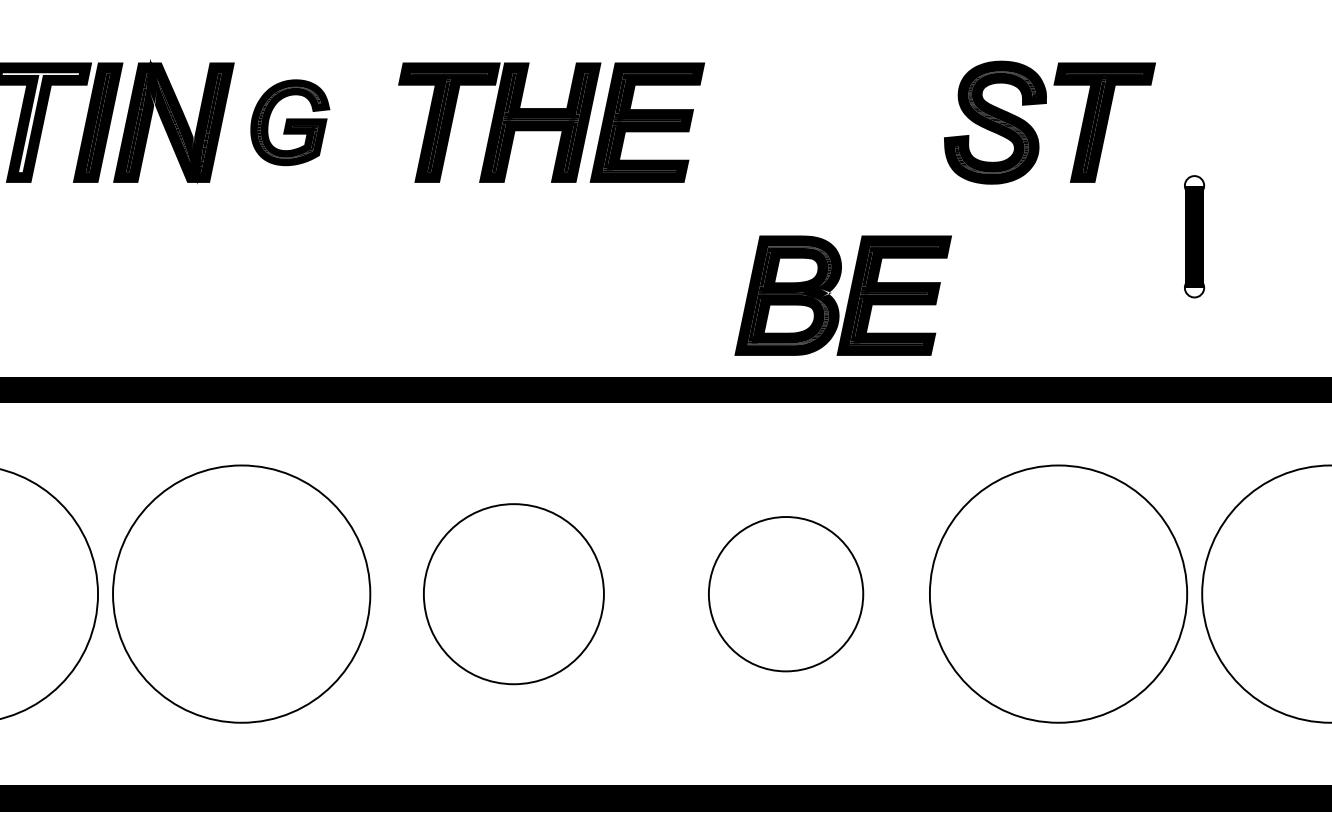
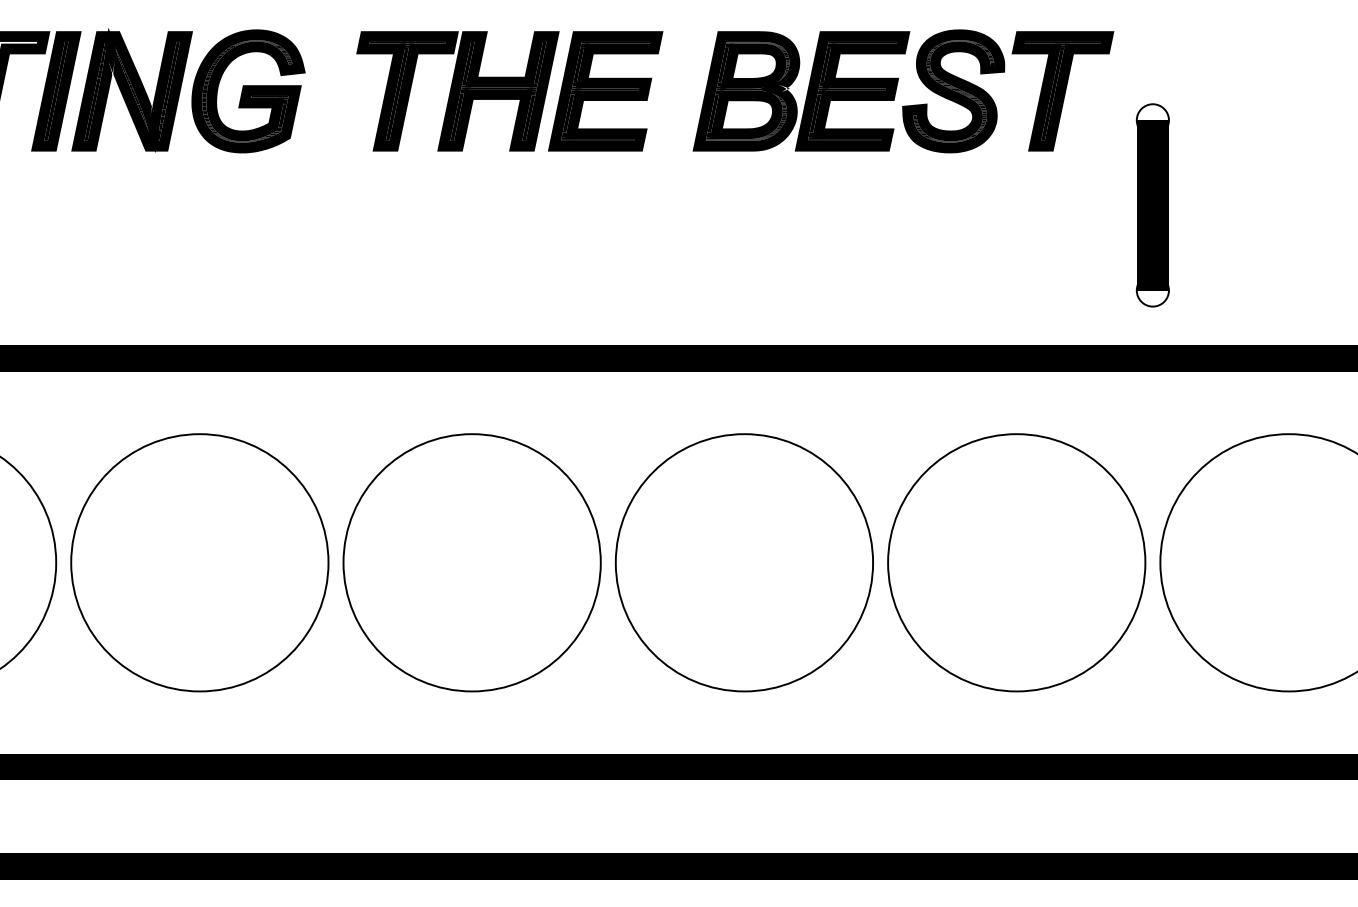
part: (290, 122) -> (248, 91), size x1.43
part: (1194, 236) -> (1152, 205), size x1.67
part: (843, 295) -> (801, 91), moved
part: (513, 593) -> (471, 562), size x1.43
part: (785, 593) -> (743, 562), size x1.67

